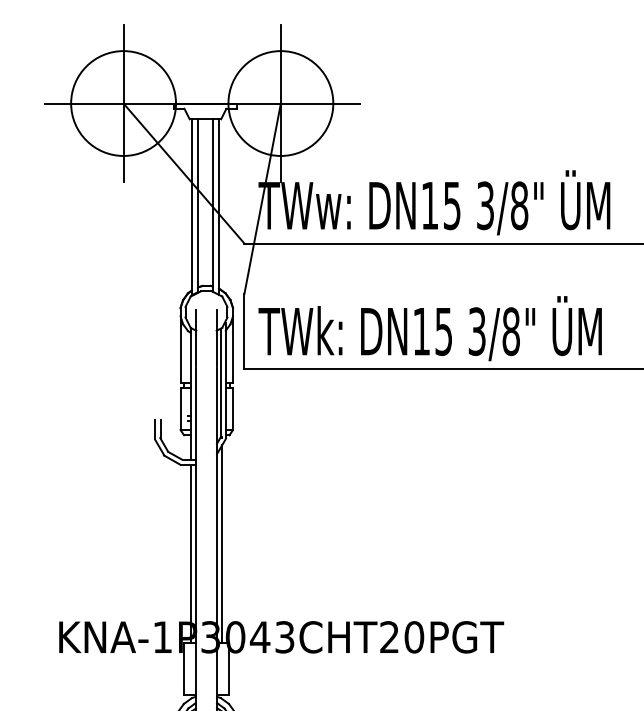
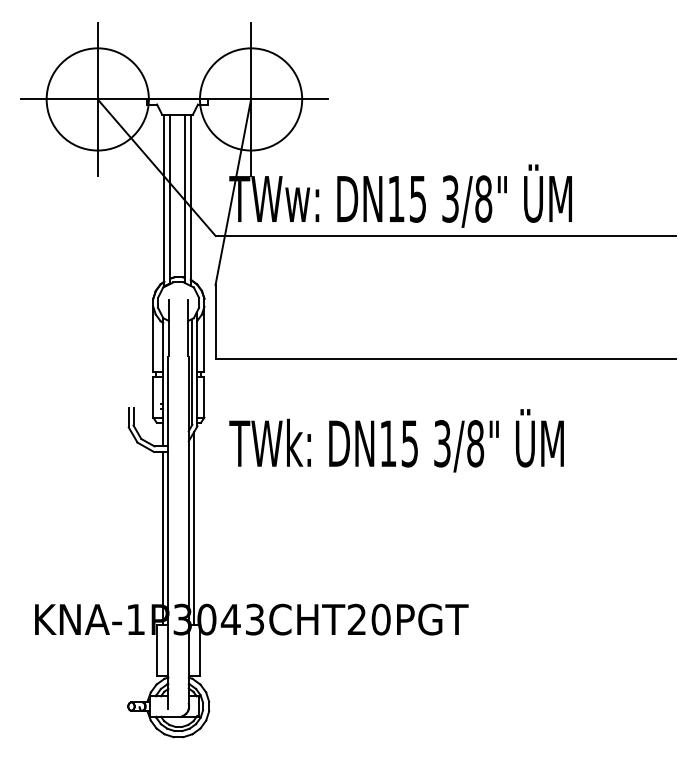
text: (430, 328) -> (396, 440), moved

